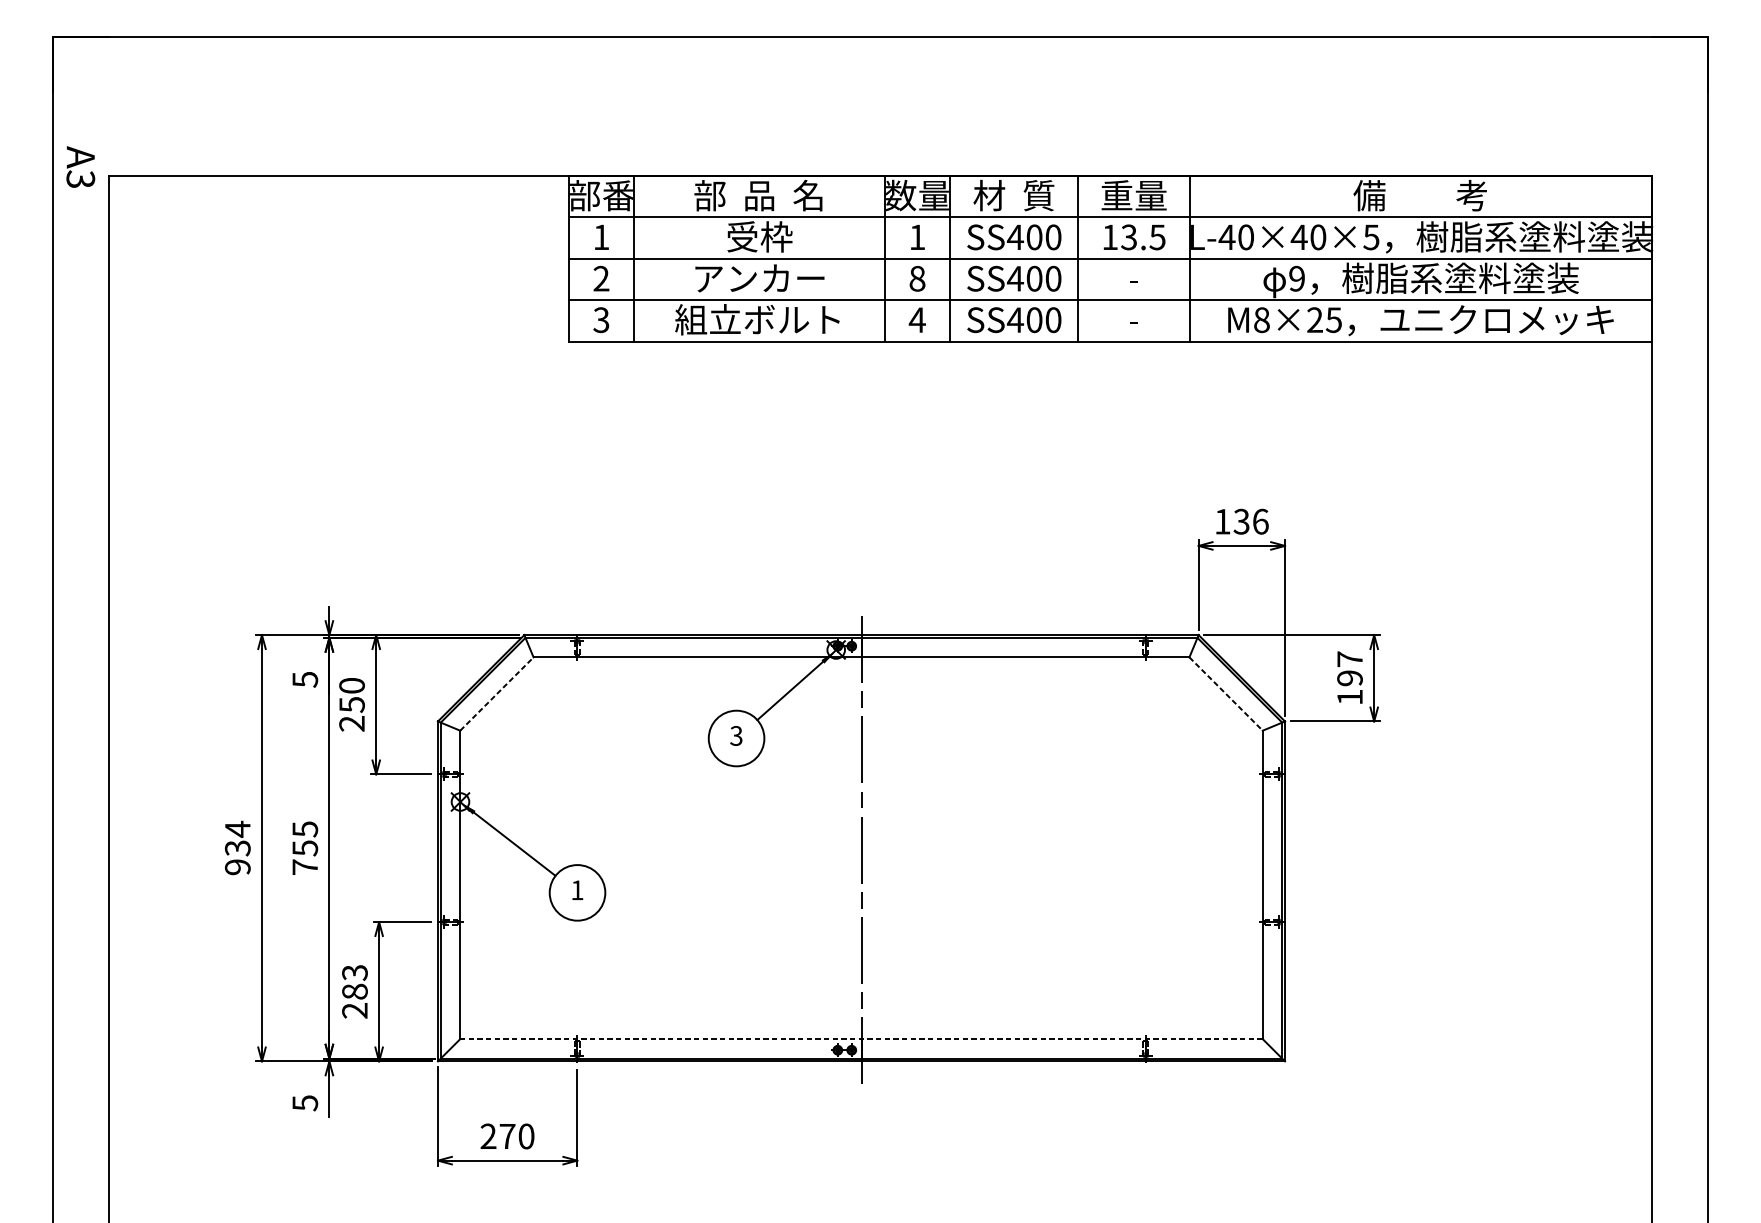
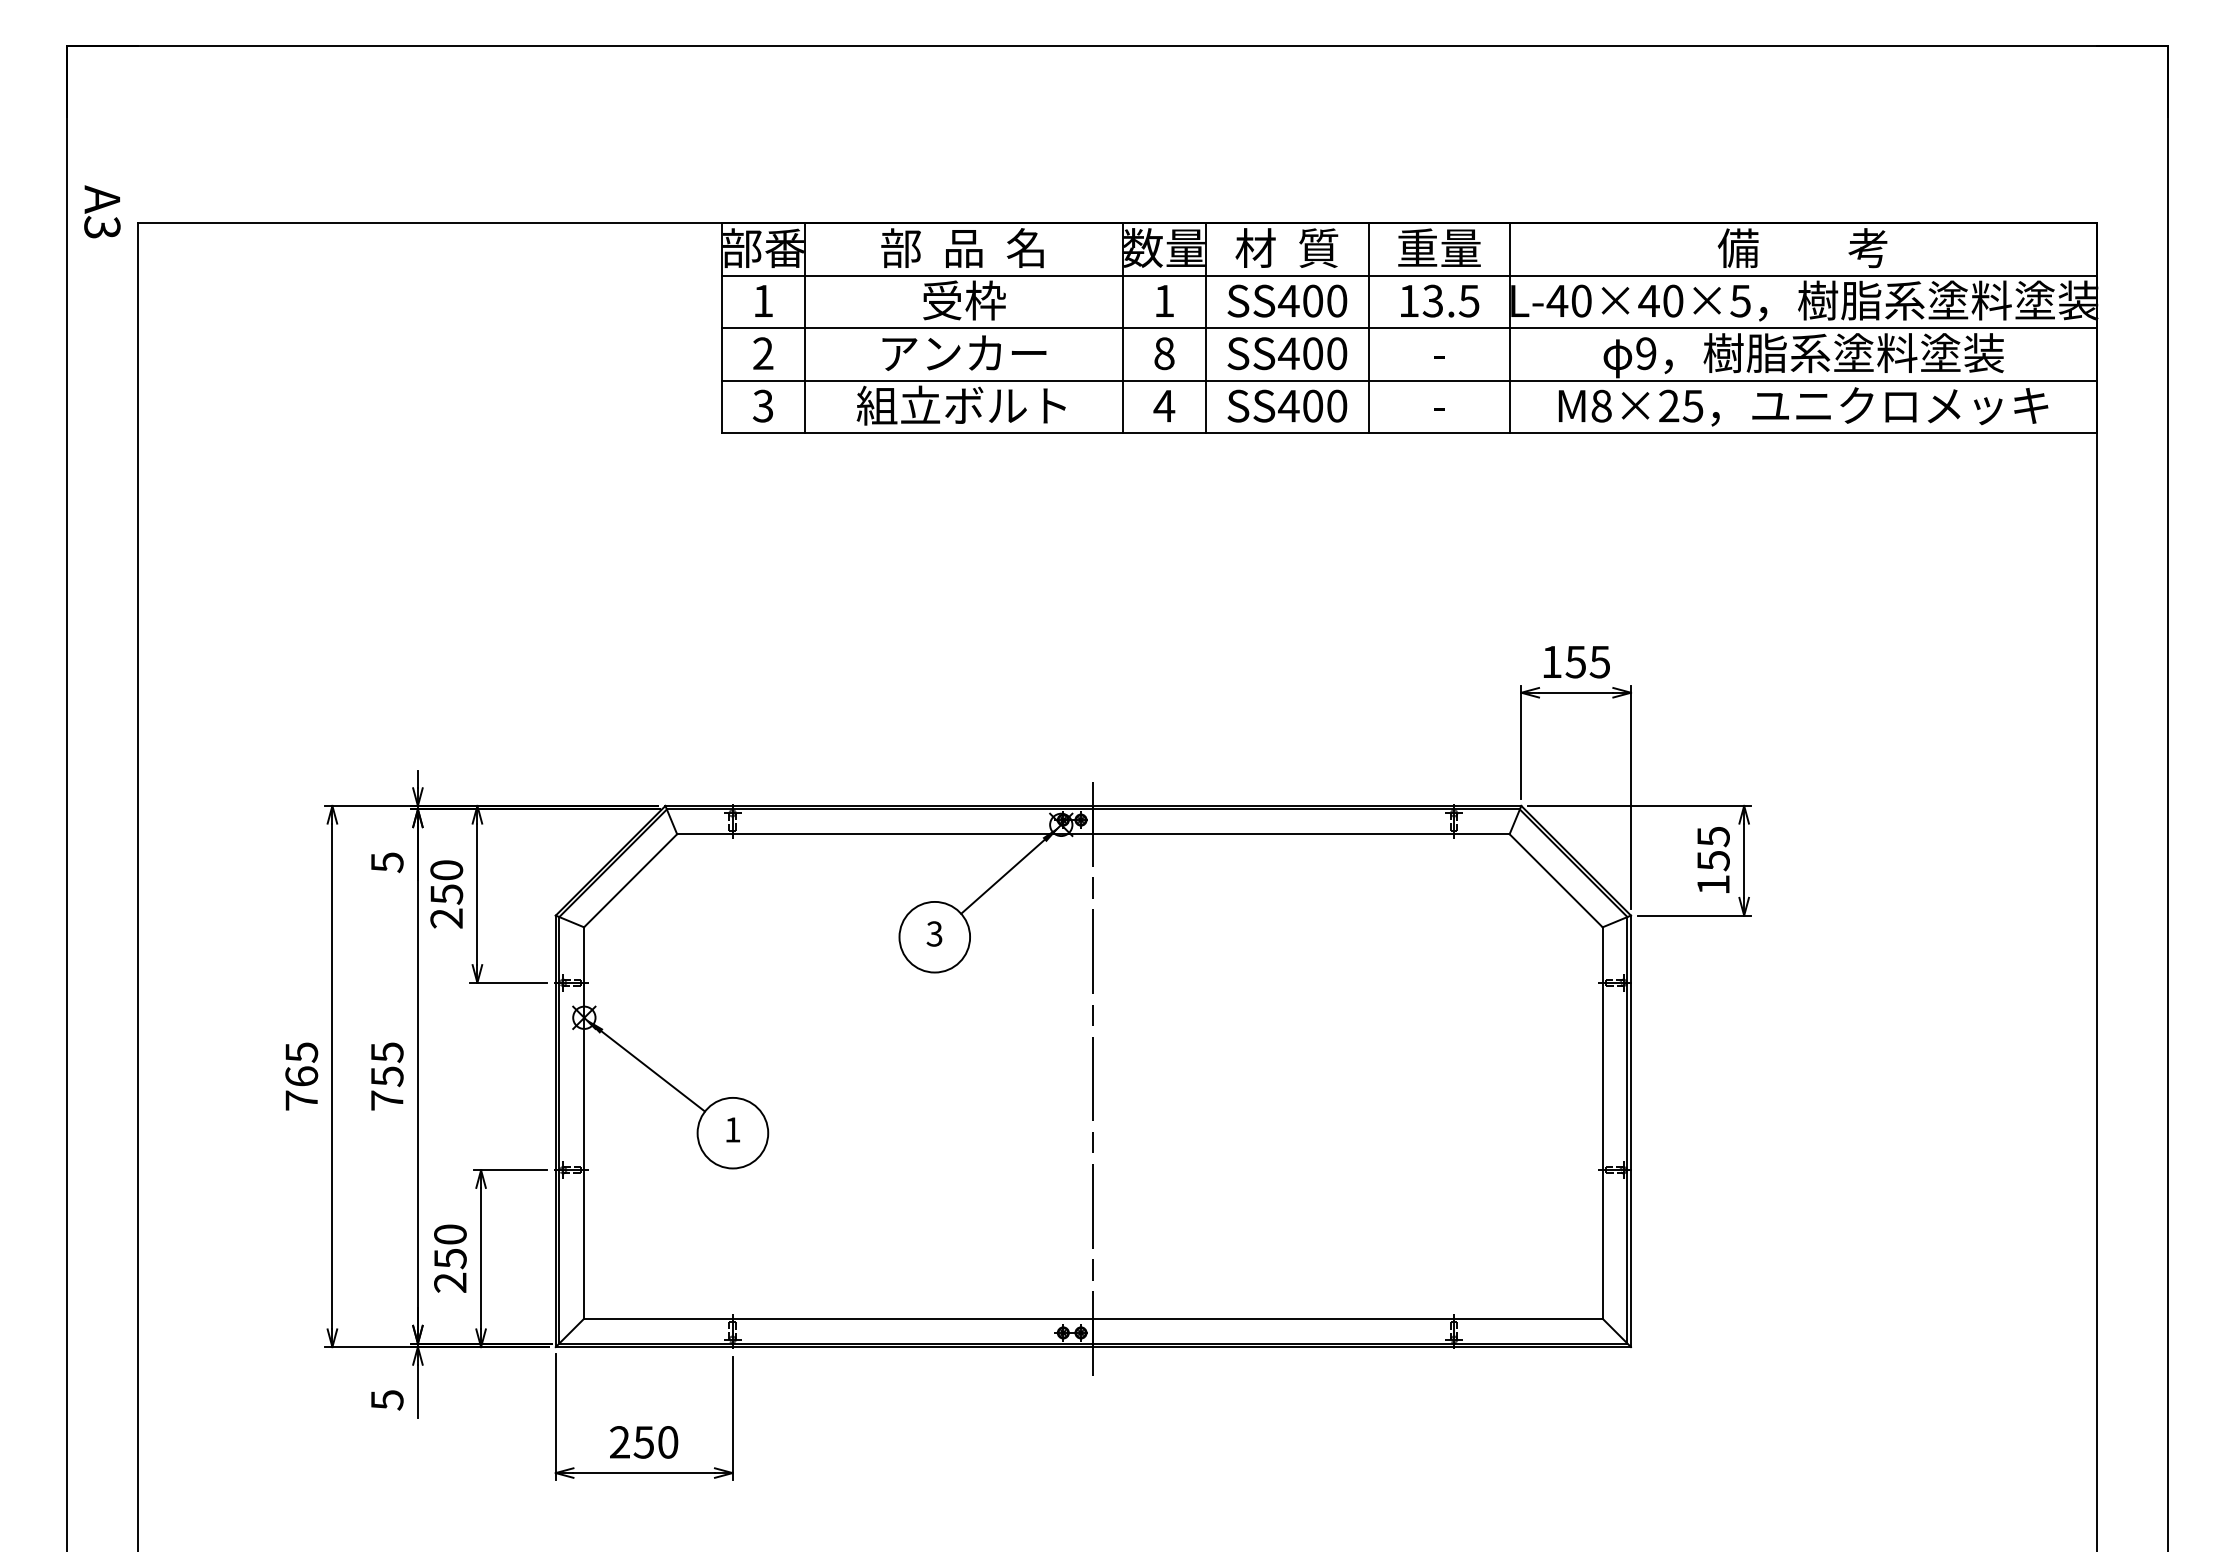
text: (1250, 521) -> (1587, 661), 136 -> 155
text: (1350, 668) -> (1713, 848), 197 -> 155
line: (496, 693) -> (630, 880), dashed -> solid
line: (1226, 693) -> (1556, 880), dashed -> solid
text: (237, 847) -> (301, 1075), 934 -> 765
text: (355, 982) -> (450, 1246), 283 -> 250
line: (860, 1038) -> (1092, 1318), dashed -> solid
text: (507, 1136) -> (643, 1442), 270 -> 250

